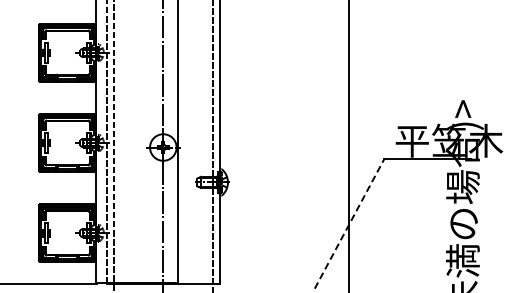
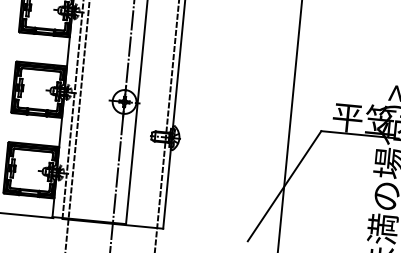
line: (349, 223) -> (284, 185), dashed -> solid

